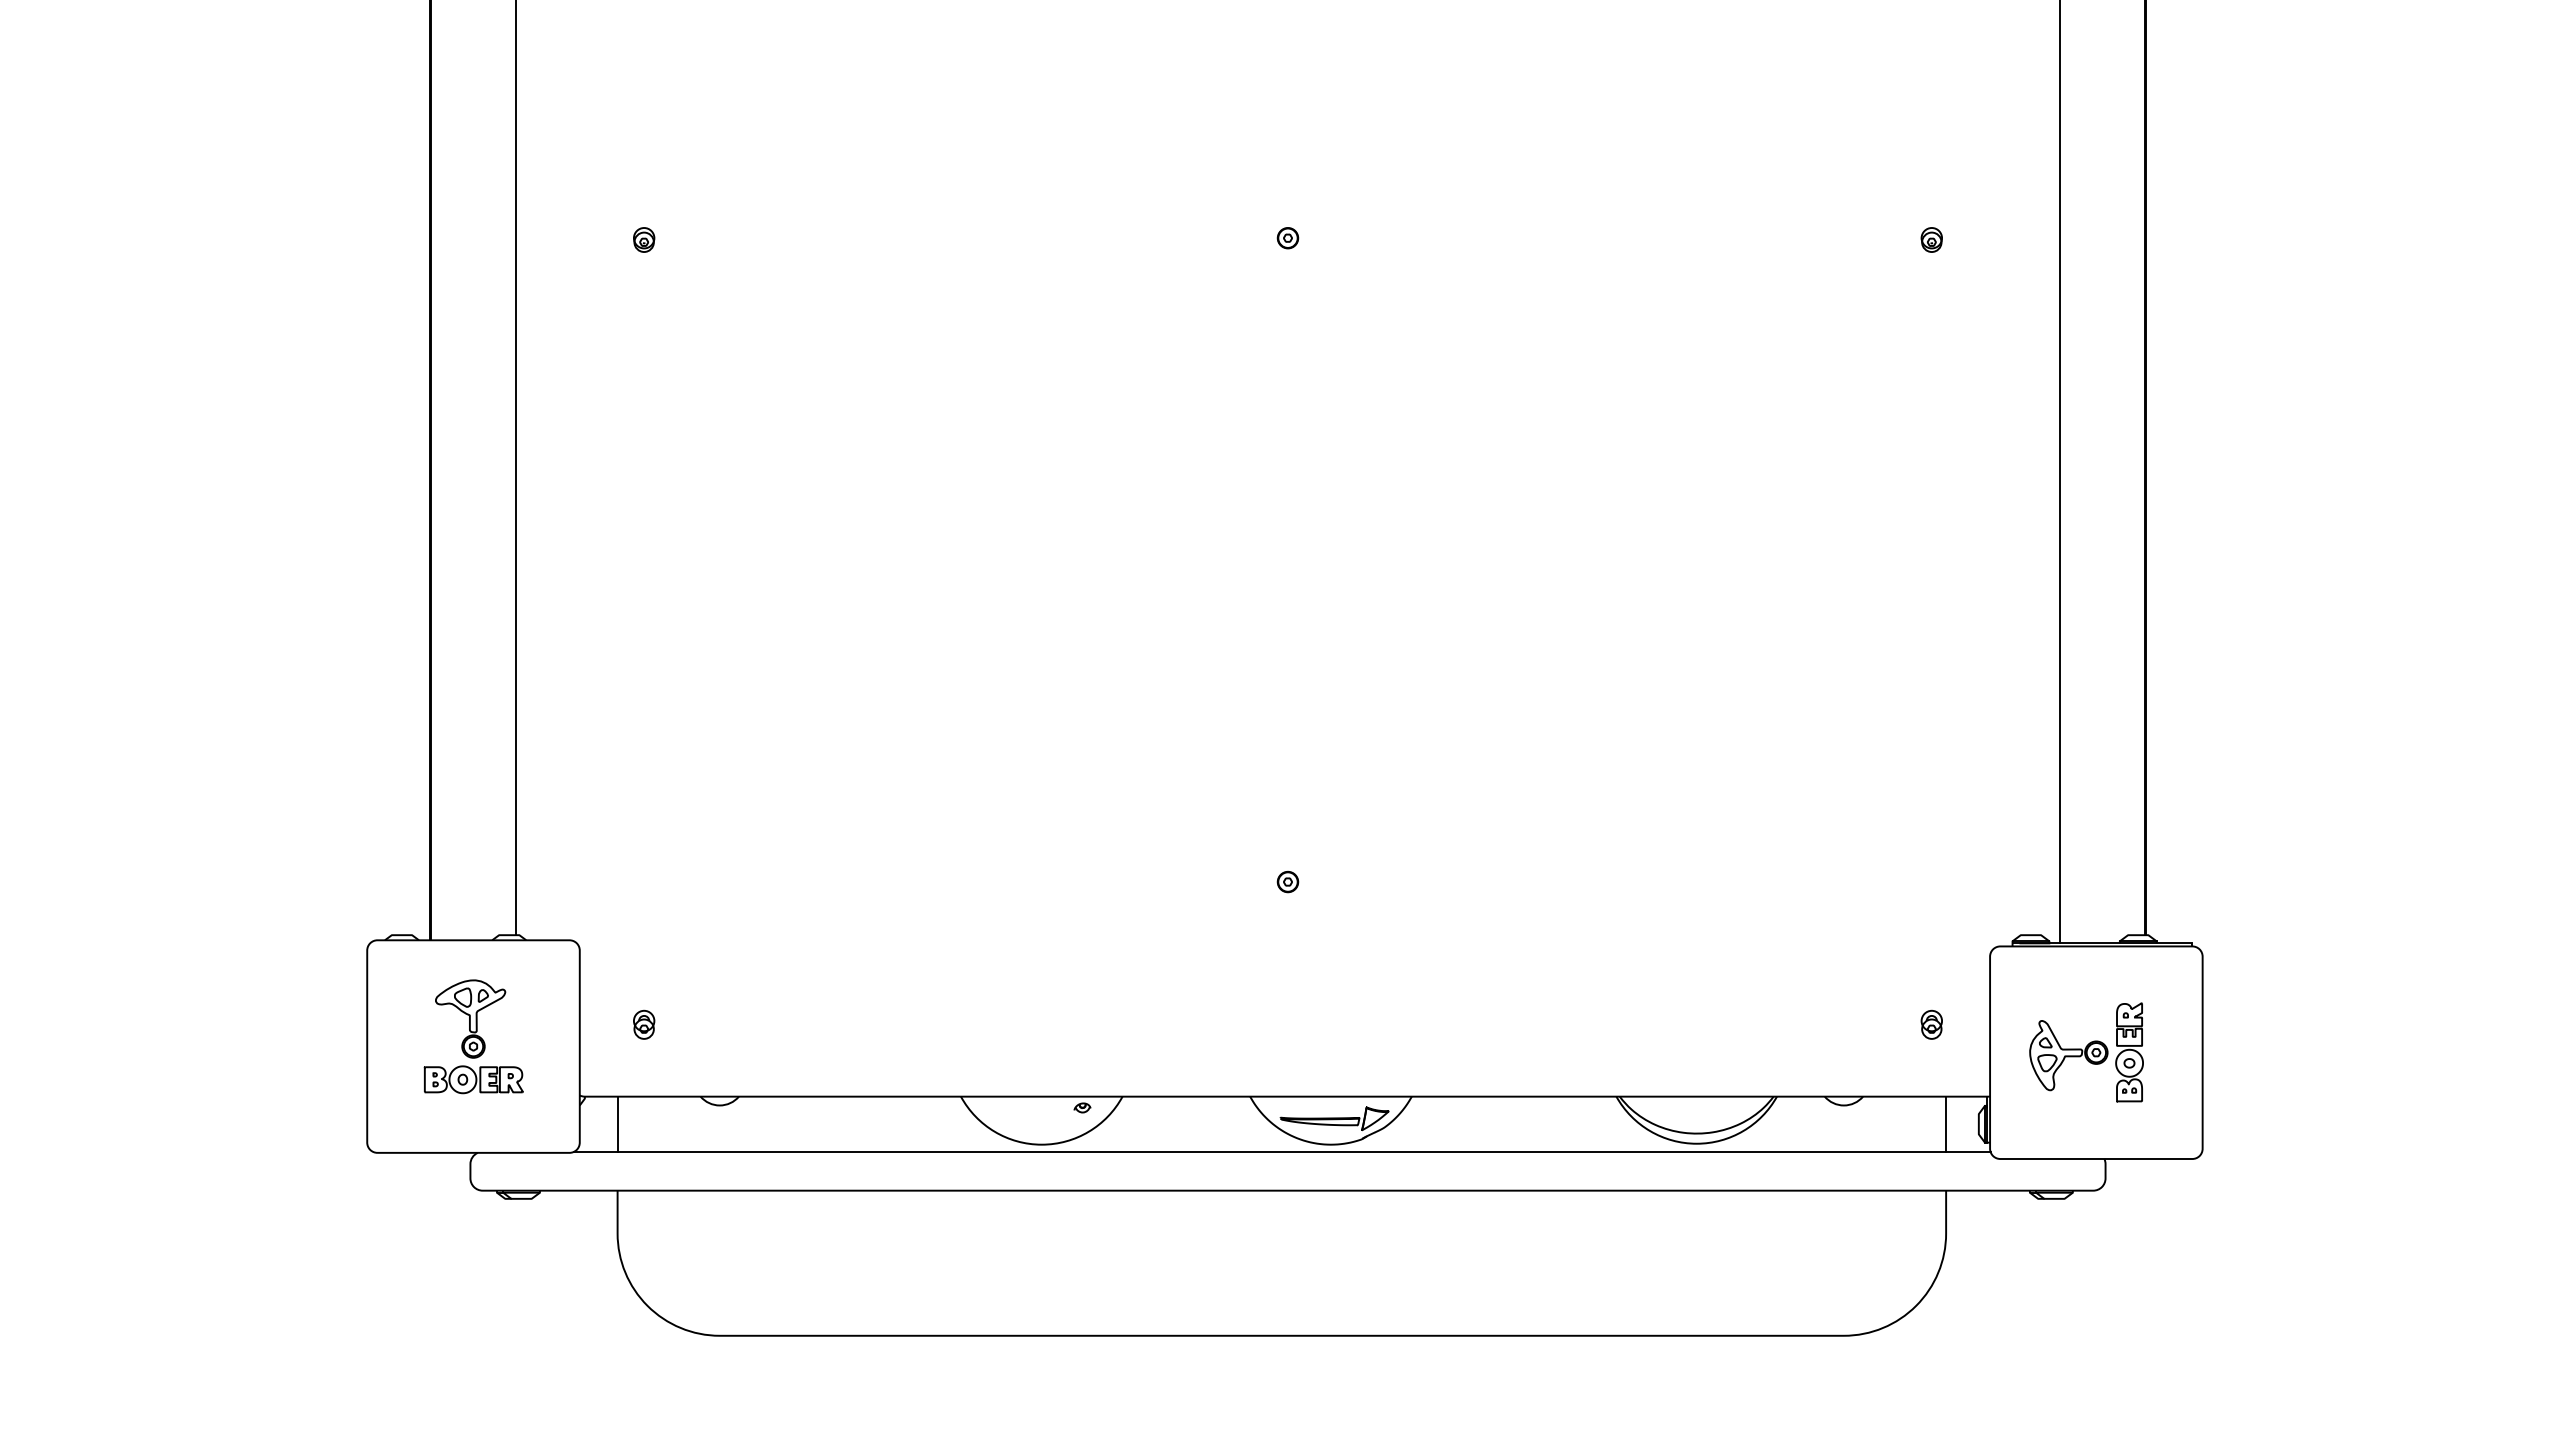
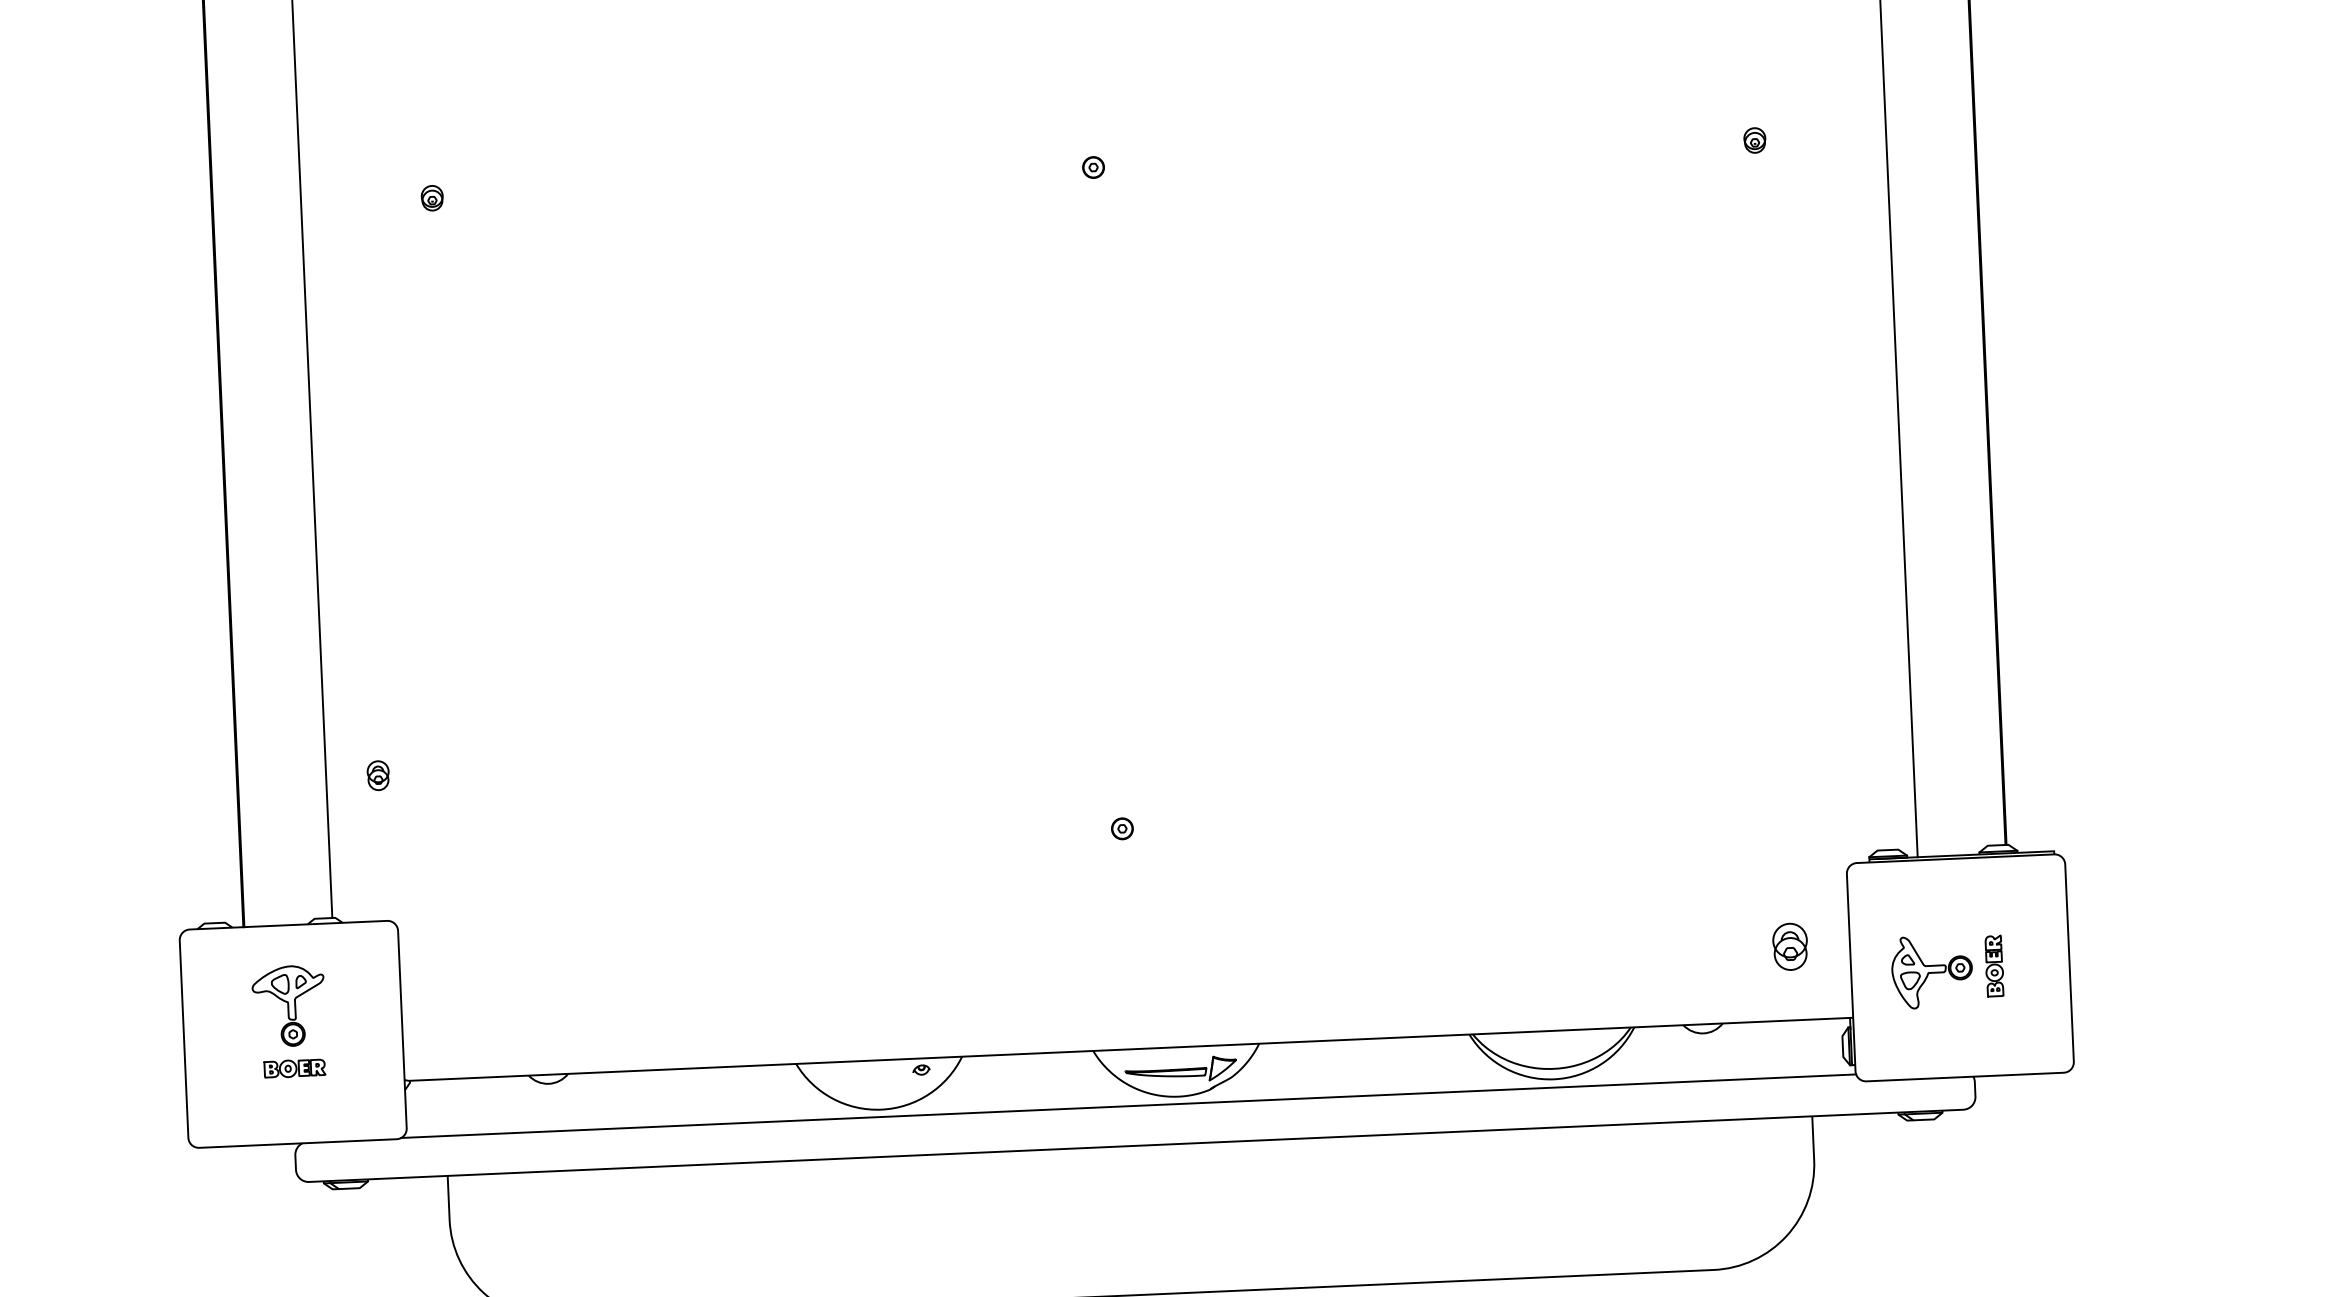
part: (644, 1024) -> (378, 775), moved
part: (1931, 1024) -> (1789, 946), size x1.6
part: (2129, 1052) -> (1994, 966), size x0.6
part: (473, 1079) -> (294, 1068), size x0.6
line: (617, 1123) -> (444, 1106), removed
line: (1946, 1123) -> (1809, 1047), removed

